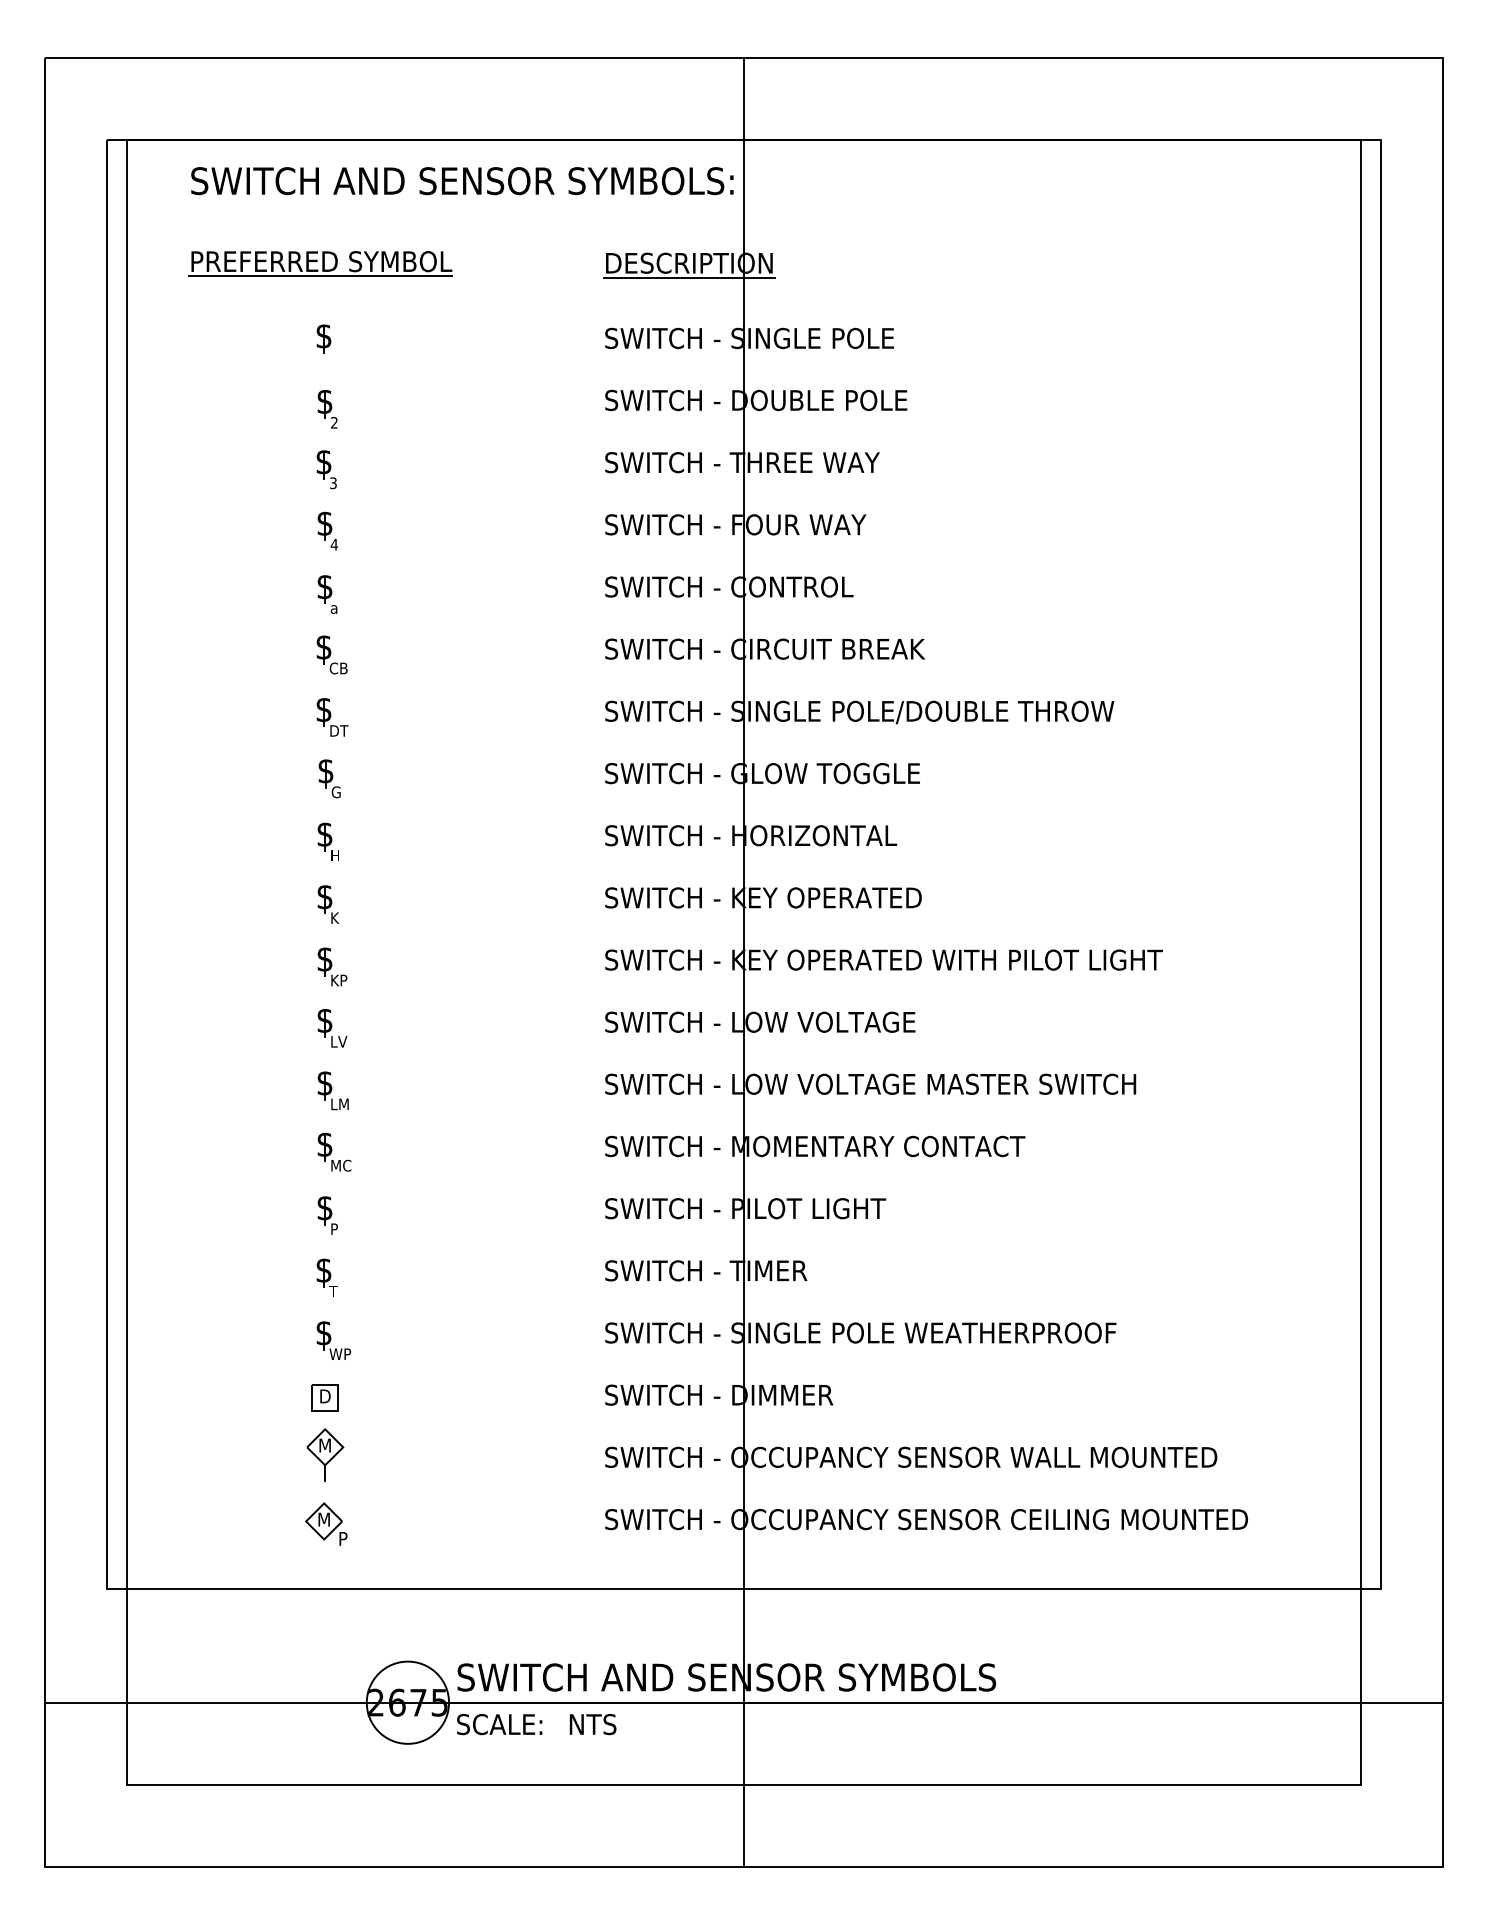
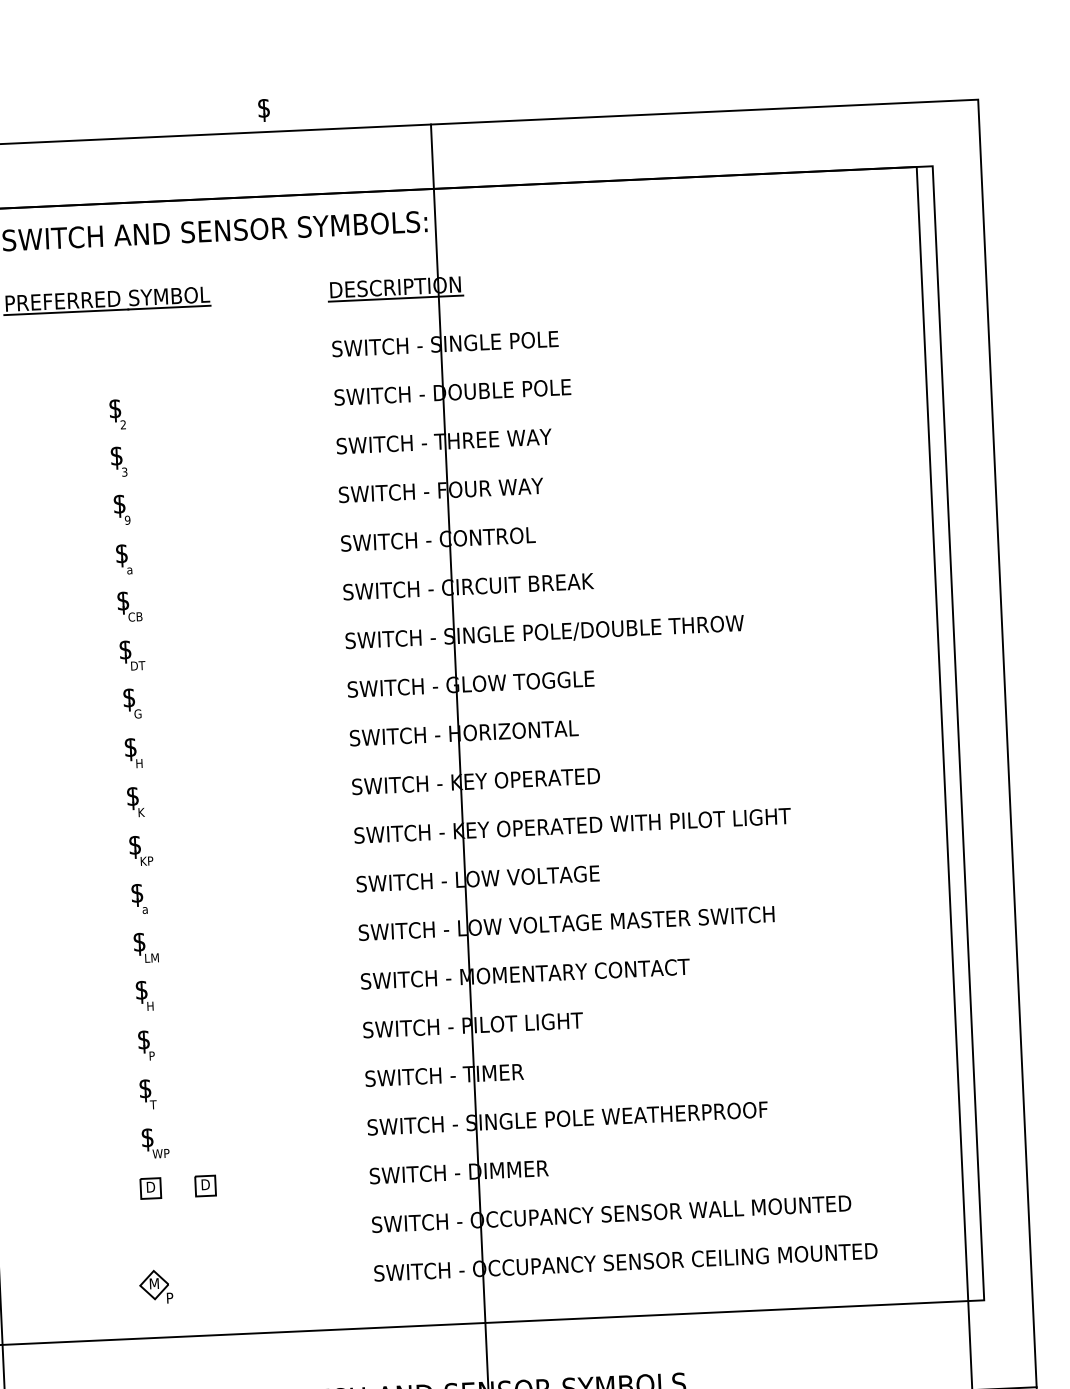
part: (323, 338) -> (263, 109), moved
text: (334, 544) -> (127, 520), 4 -> 9
text: (338, 1041) -> (148, 908), LV -> a
text: (341, 1165) -> (155, 1005), MC -> H
part: (394, 1397) -> (205, 1185), added
part: (325, 1454) -> (153, 1232), removed

